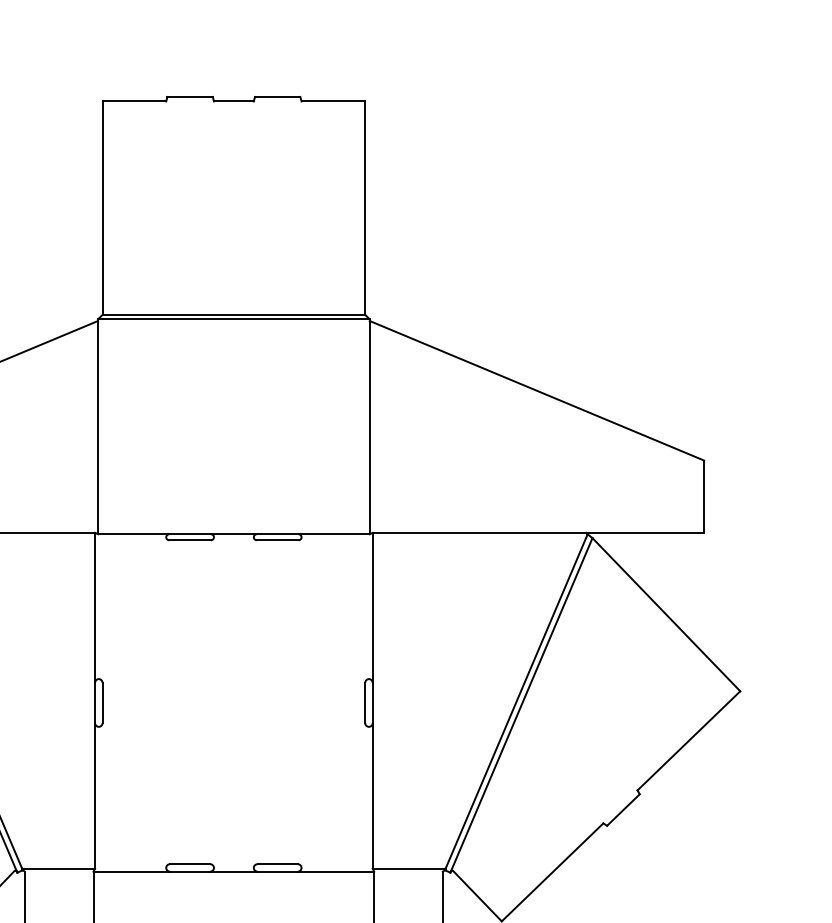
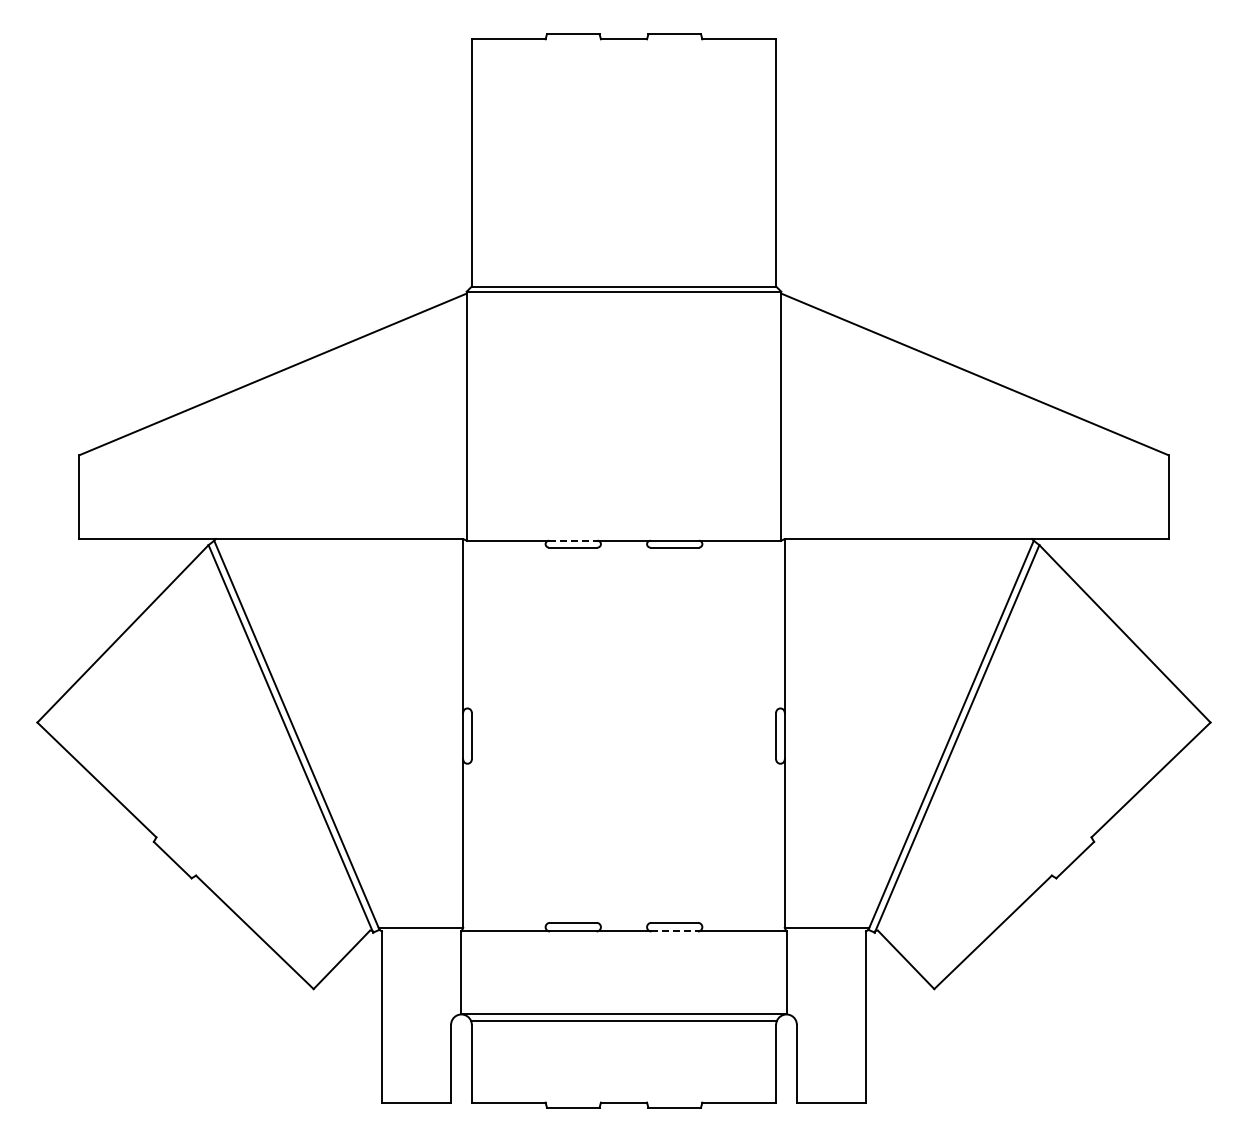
line: (190, 534) -> (573, 540), solid -> dashed
line: (278, 871) -> (675, 931), solid -> dashed

